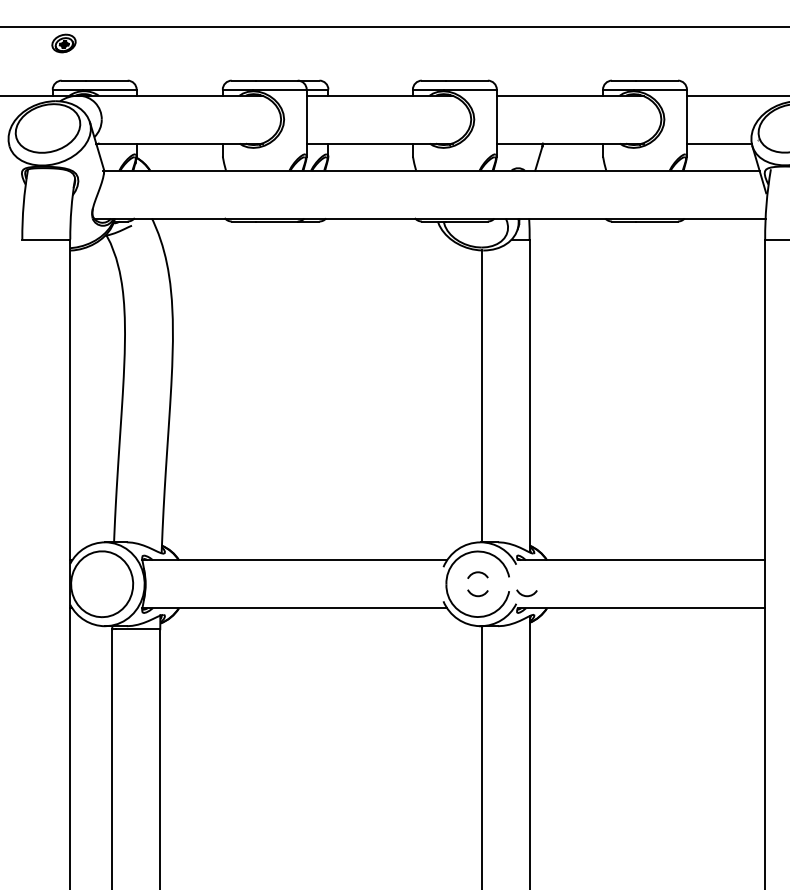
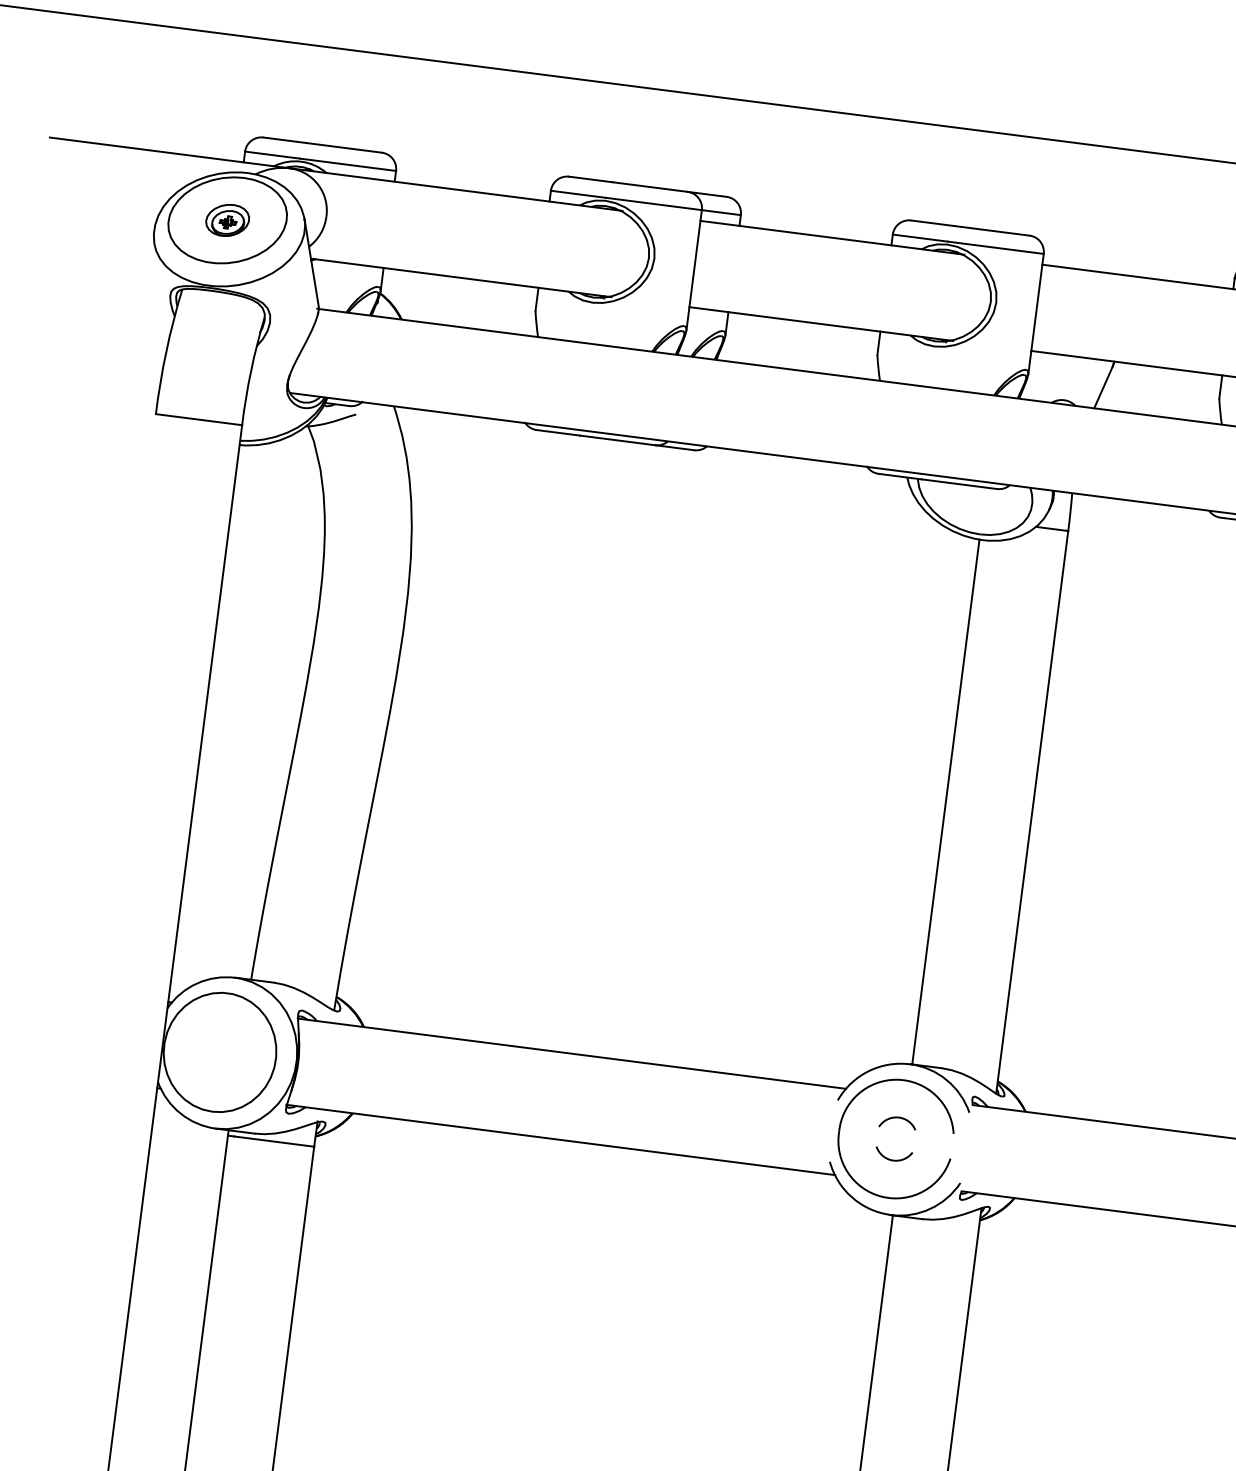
part: (63, 43) -> (226, 220), moved
arc: (526, 595) -> (980, 1170), removed

